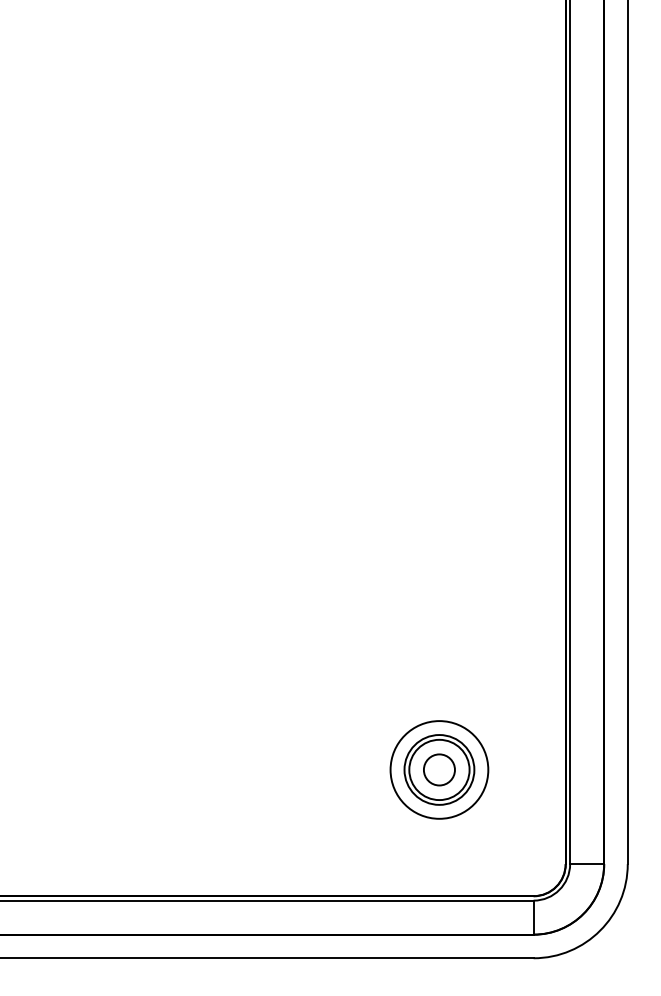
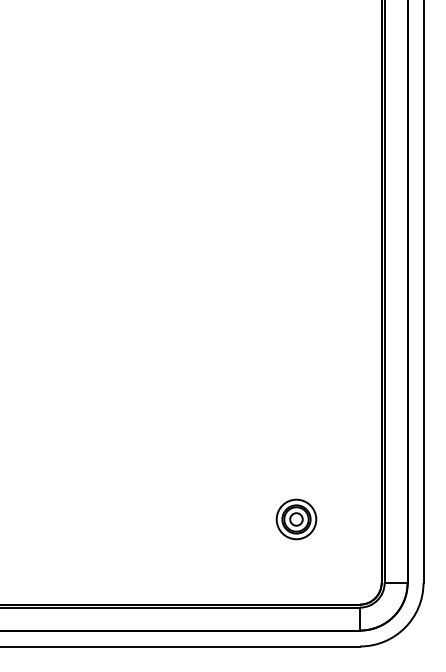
part: (439, 770) -> (296, 519), size x0.6

